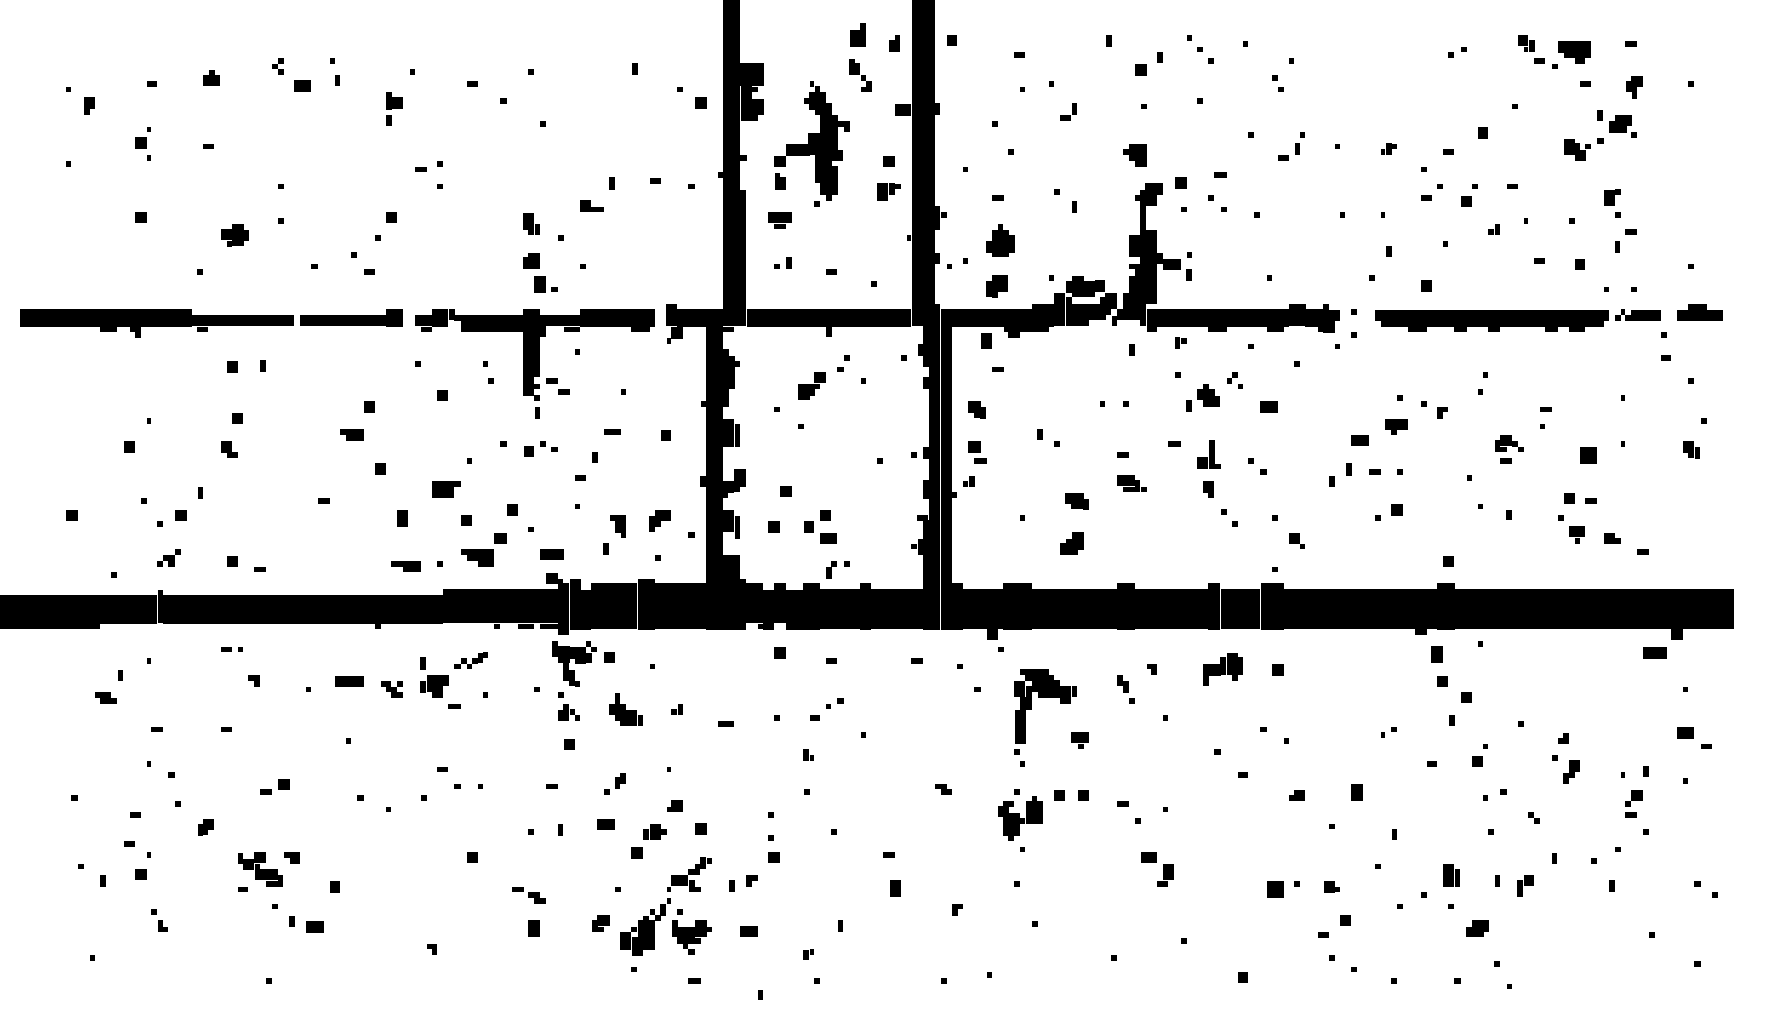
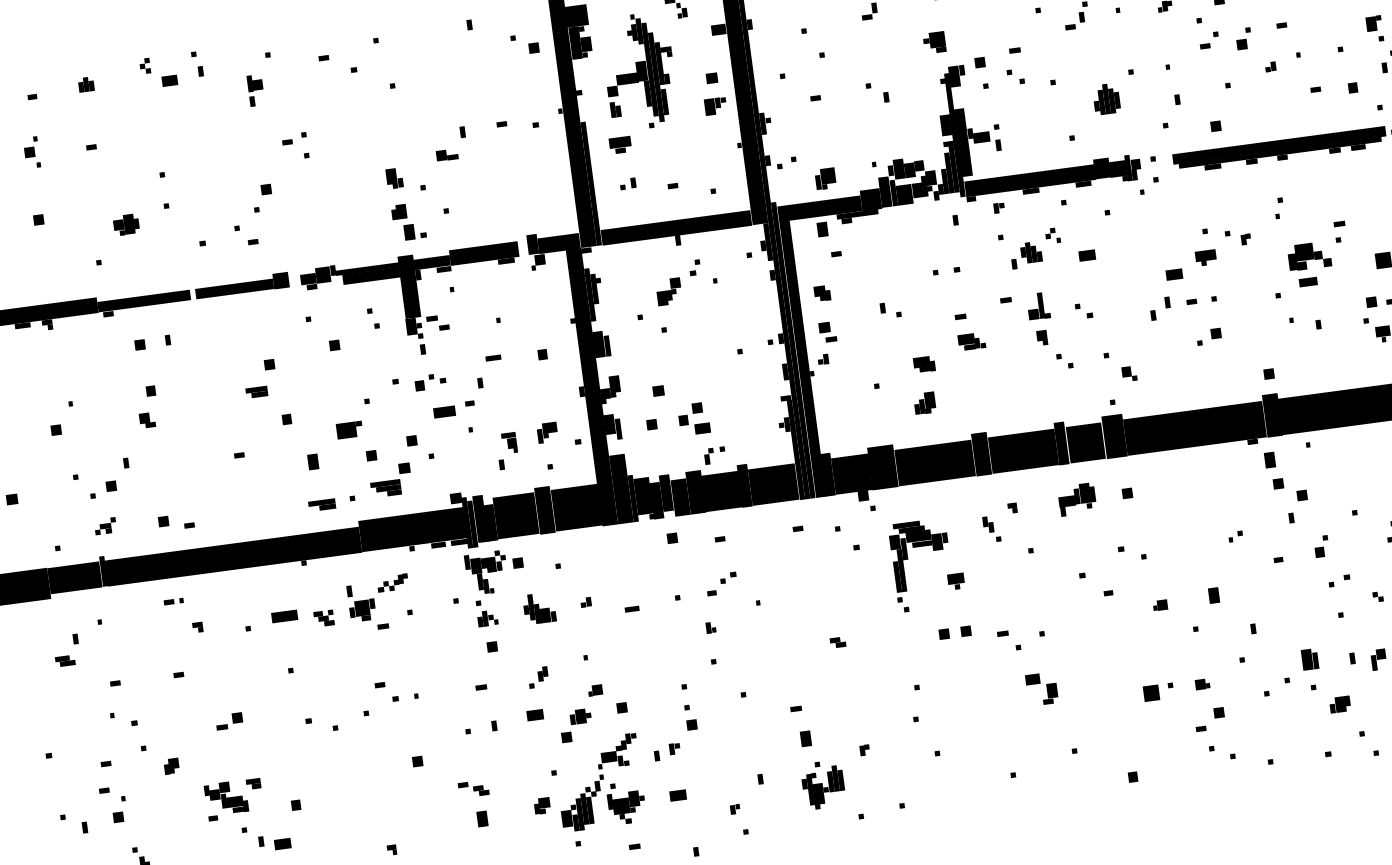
part: (1000, 240) -> (1106, 98), moved
part: (1509, 449) -> (1311, 264), size x1.6
line: (551, 554) -> (444, 412), moved
part: (1020, 814) -> (823, 784), moved

